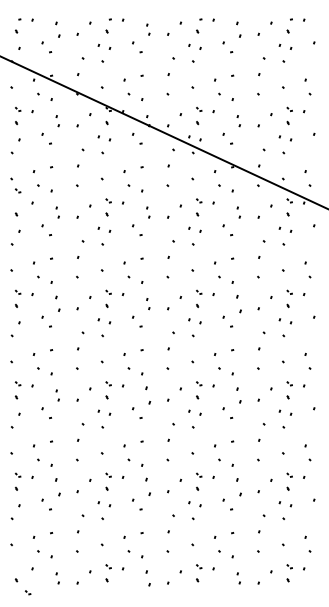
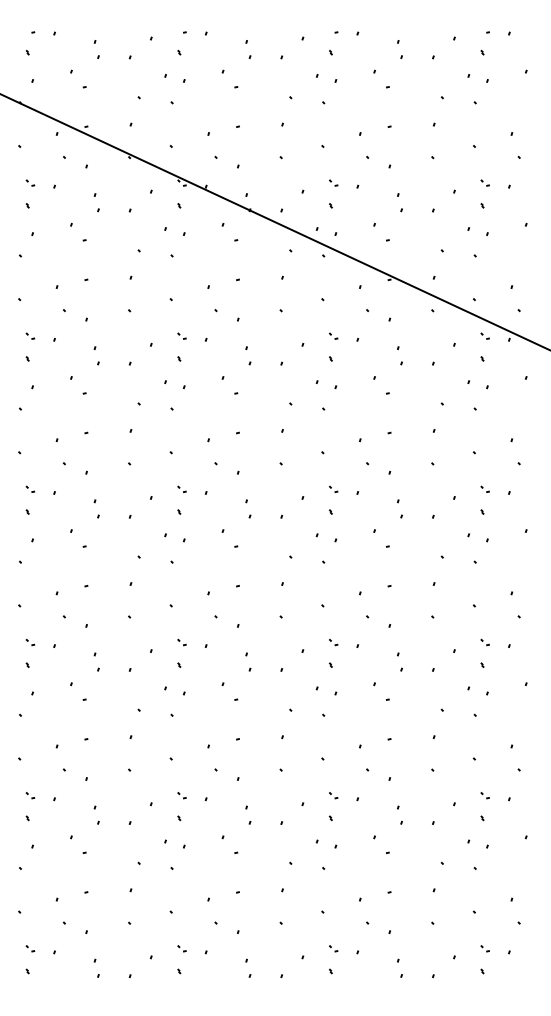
part: (57, 29) -> (96, 49), size x0.71
part: (238, 29) -> (399, 49), size x0.71
part: (17, 190) -> (29, 335), moved
part: (238, 303) -> (399, 508), size x0.62
part: (57, 304) -> (96, 509), size x0.71
part: (148, 395) -> (248, 662), size x0.62
part: (238, 395) -> (399, 662), size x0.71
part: (57, 486) -> (96, 814), size x0.62
part: (148, 486) -> (248, 814), size x0.62
part: (238, 486) -> (399, 814), size x0.62
part: (148, 578) -> (248, 968), size x0.71
part: (27, 592) -> (29, 948), moved

